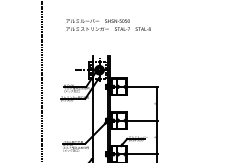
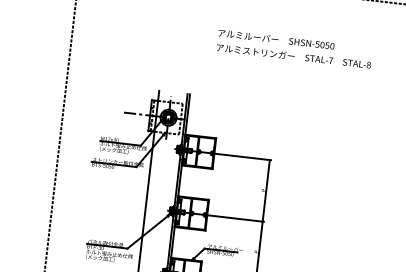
text: (108, 24) -> (294, 47), moved

